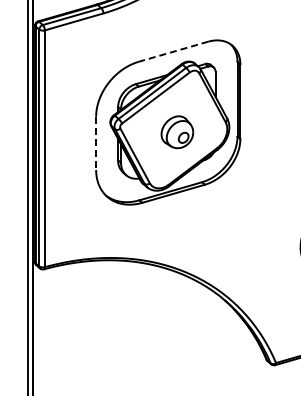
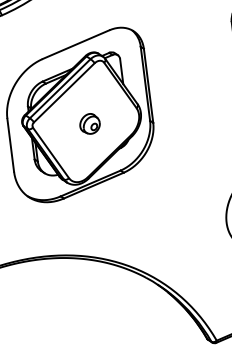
line: (173, 51) -> (75, 44), dashed -> solid
part: (177, 131) -> (89, 123), size x0.62
line: (96, 143) -> (11, 145), dashed -> solid

